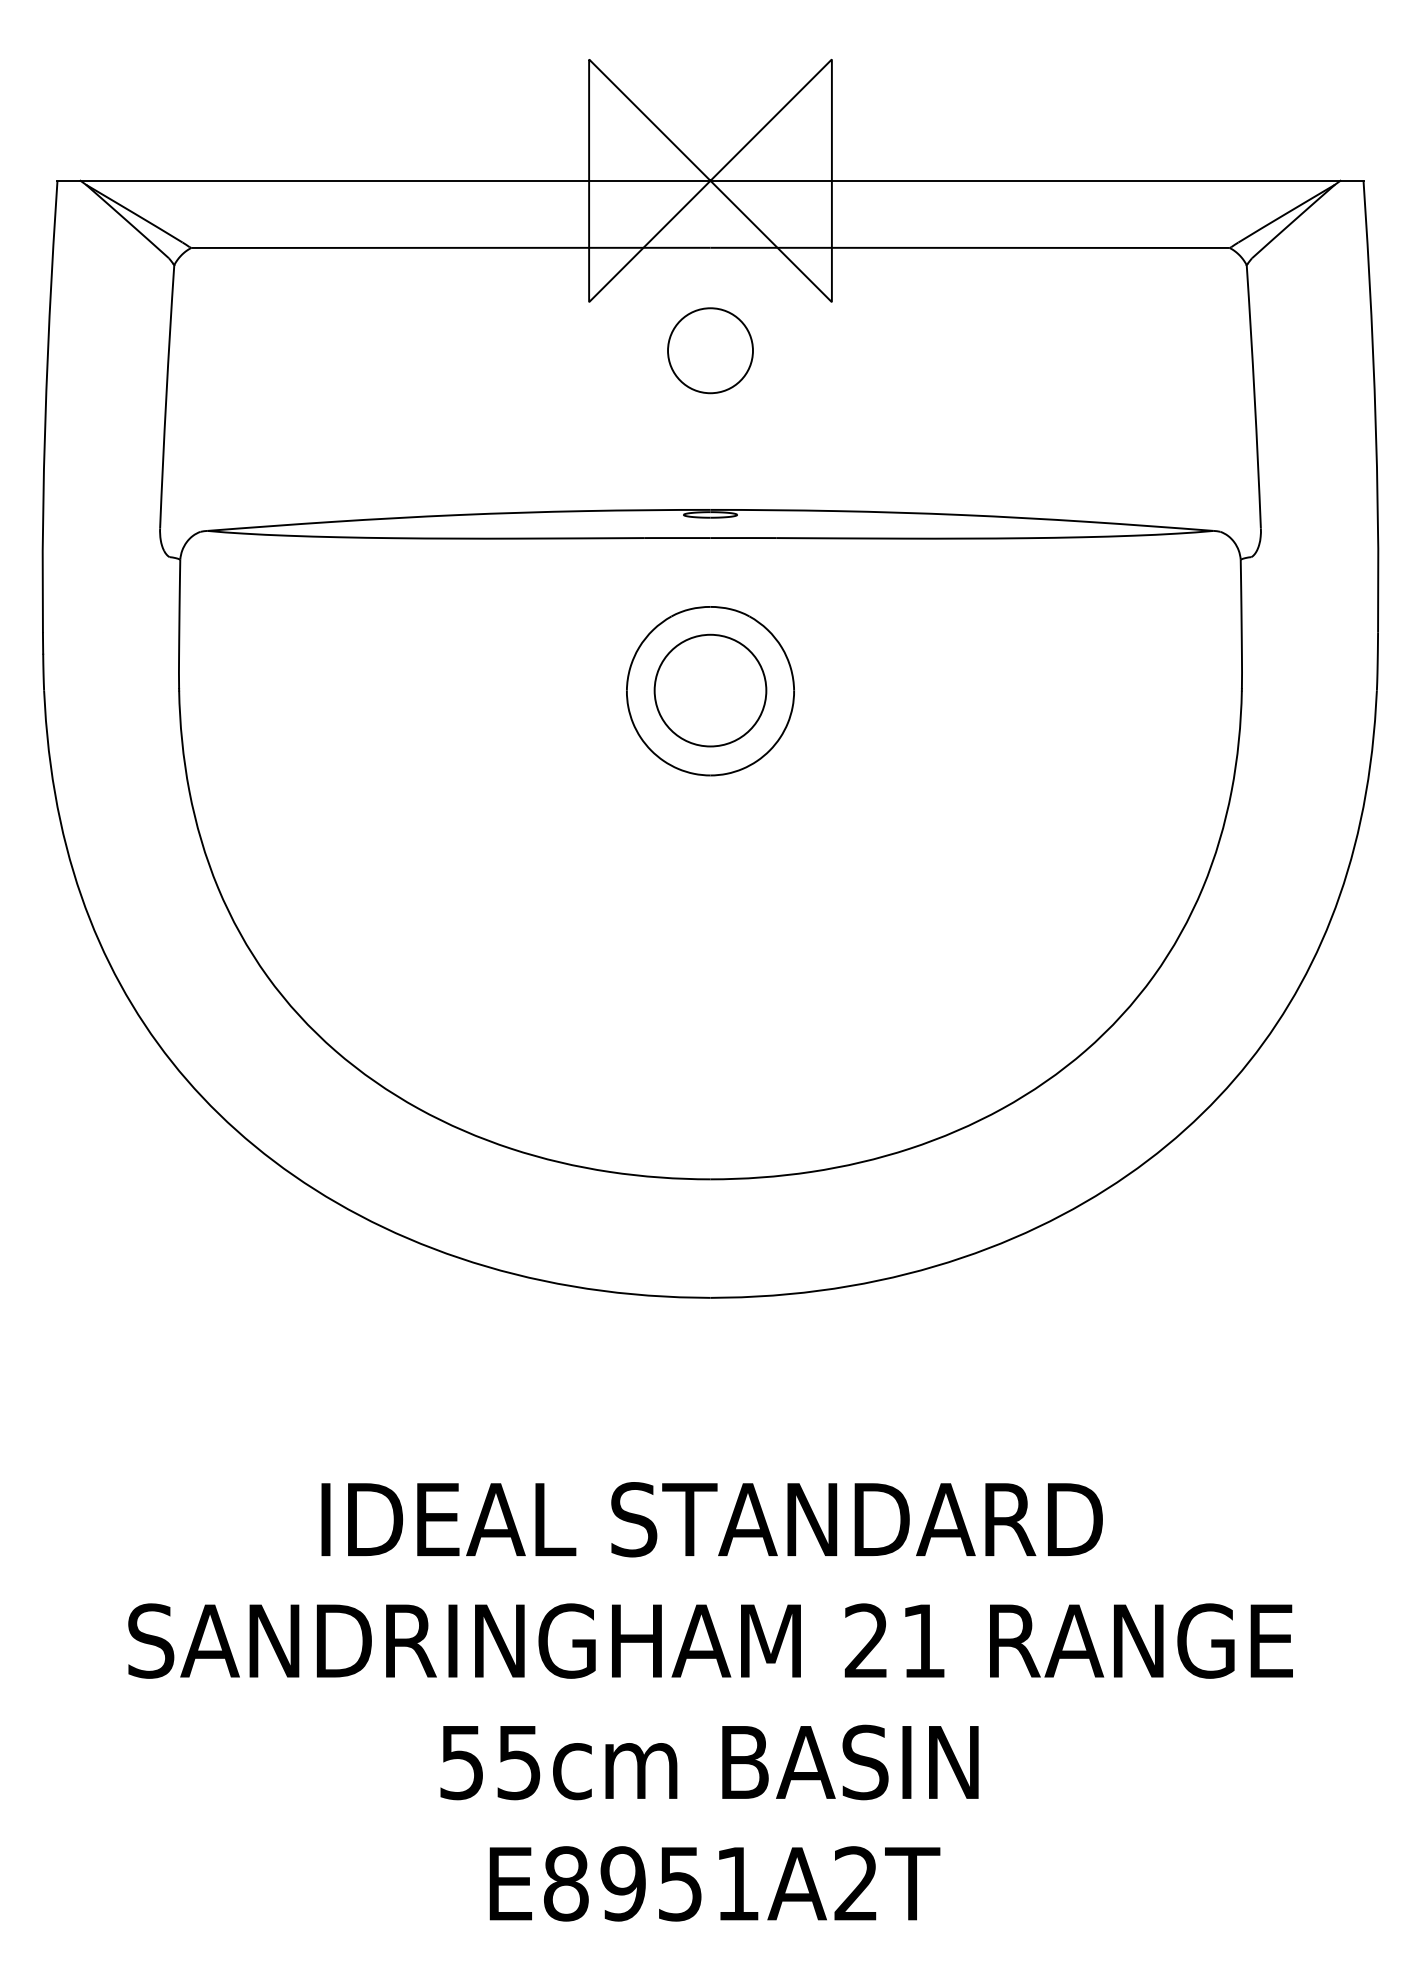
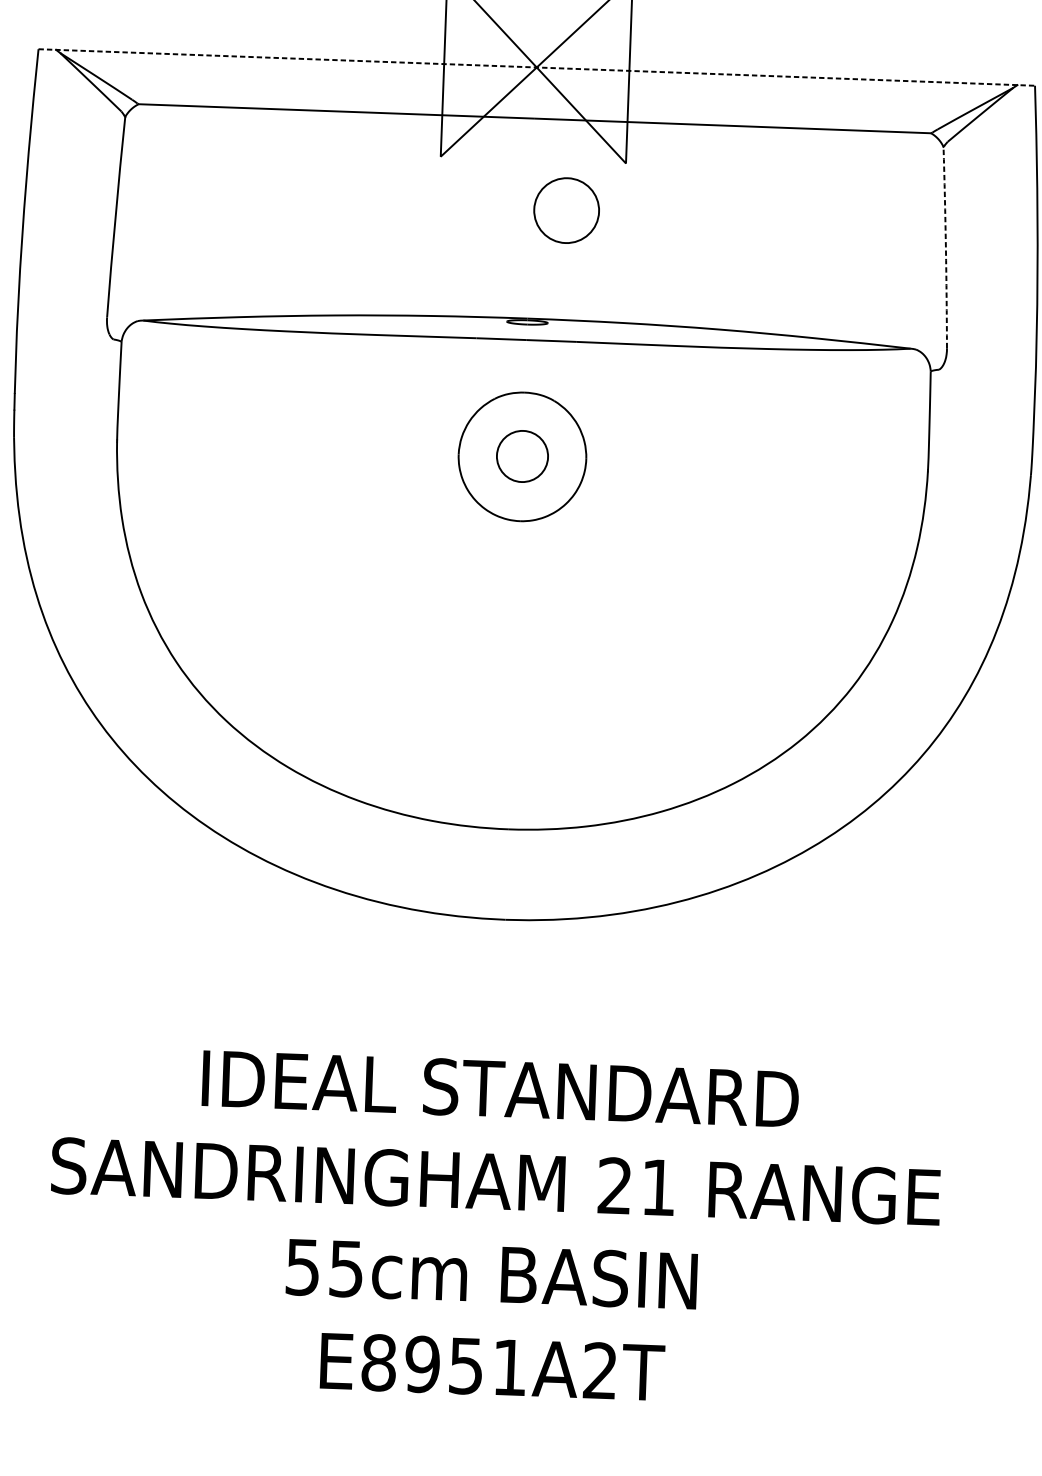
line: (711, 180) -> (537, 67), solid -> dashed
circle: (710, 350) -> (566, 210), moved
arc: (1254, 396) -> (945, 247), solid -> dashed
circle: (710, 690) -> (522, 456), size x0.6

